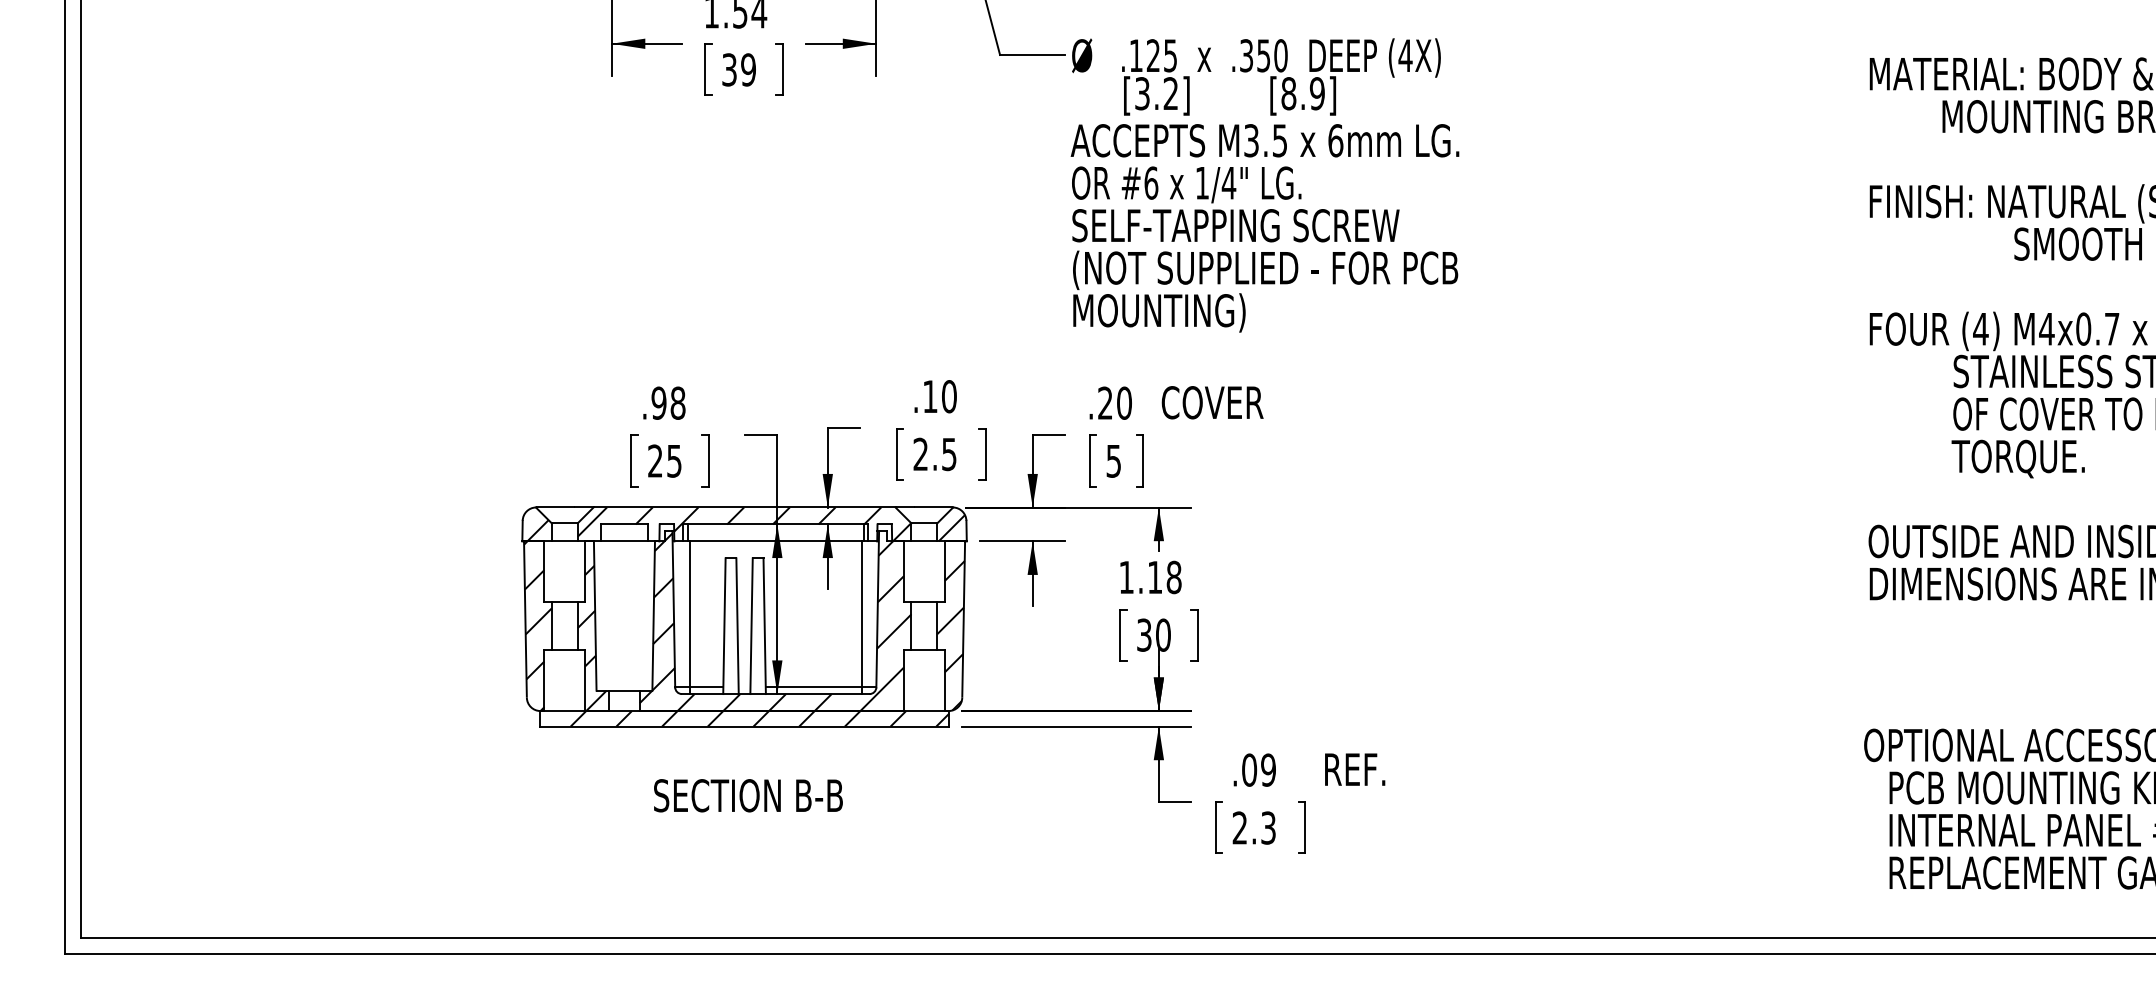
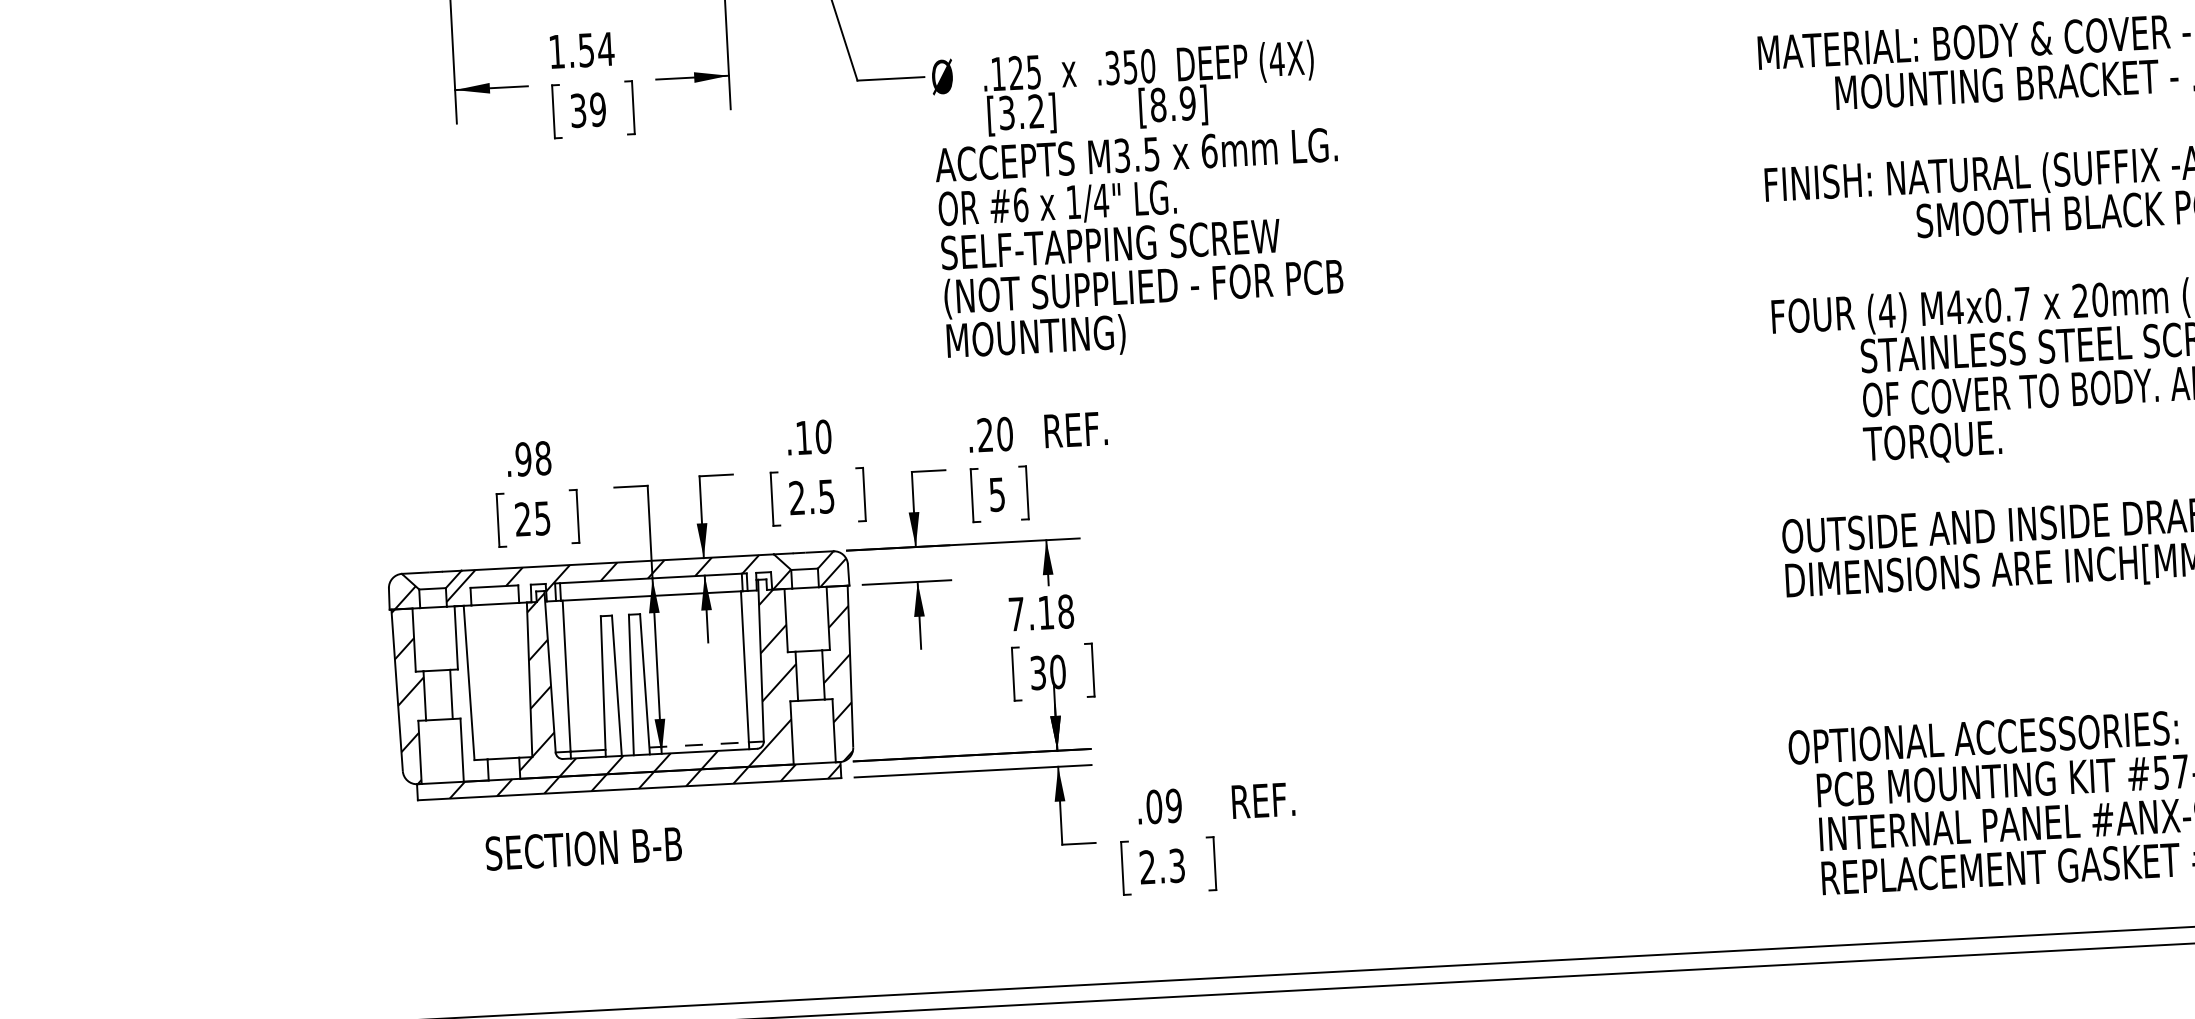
text: (1212, 402) -> (1096, 428), COVER -> REF.
text: (1126, 577) -> (1016, 614), 1.18 -> 7.18
hatch: (591, 638) -> (466, 706), removed
line: (814, 687) -> (699, 745), solid -> dashed
text: (748, 795) -> (583, 848), moved

